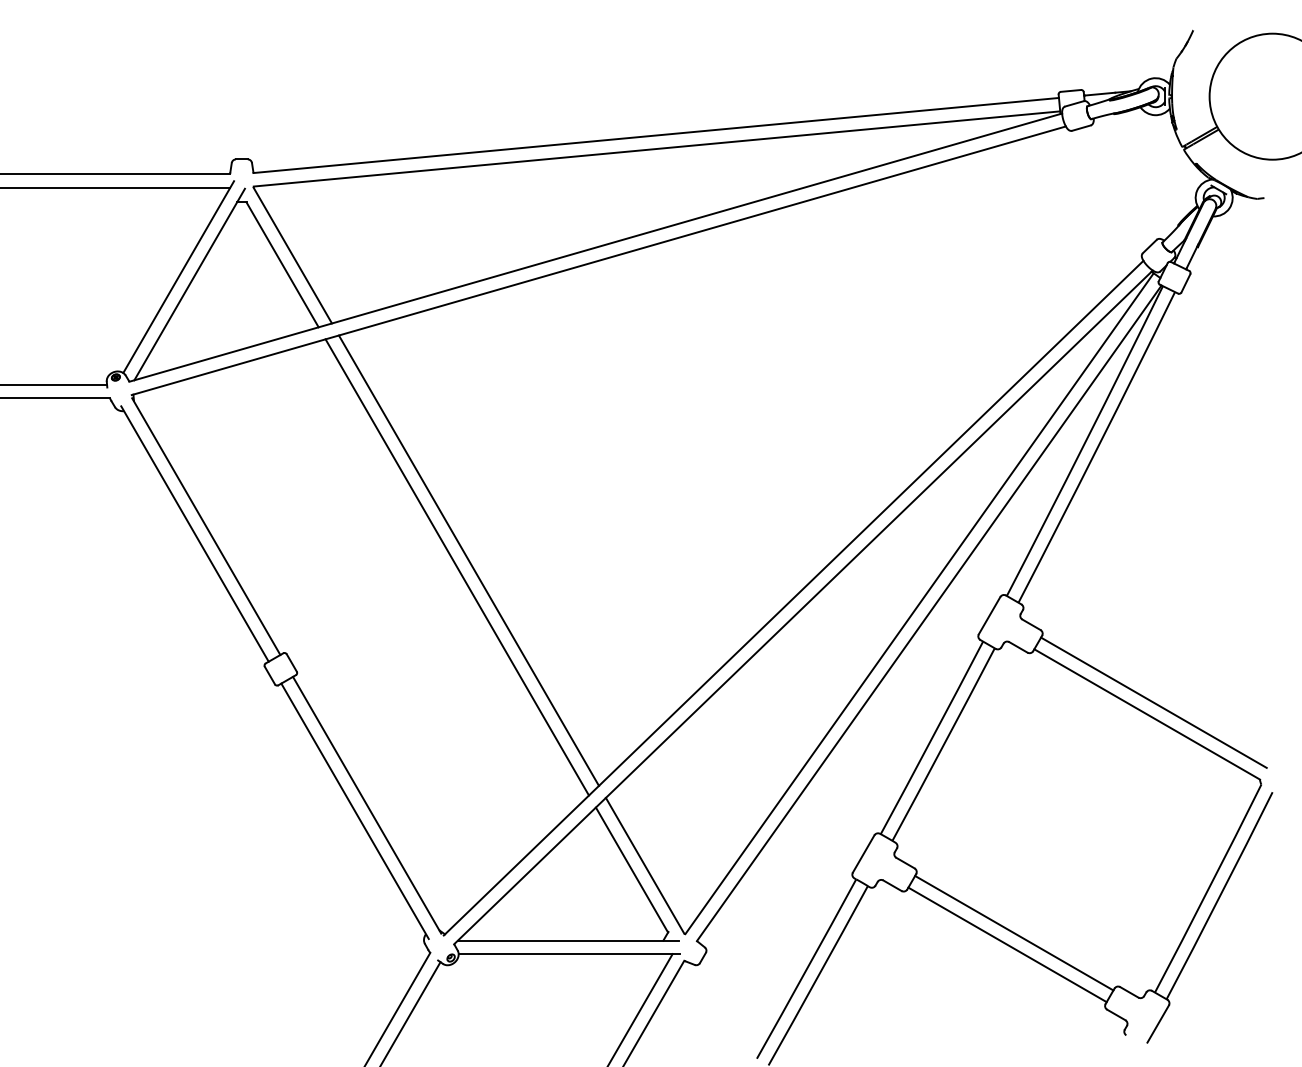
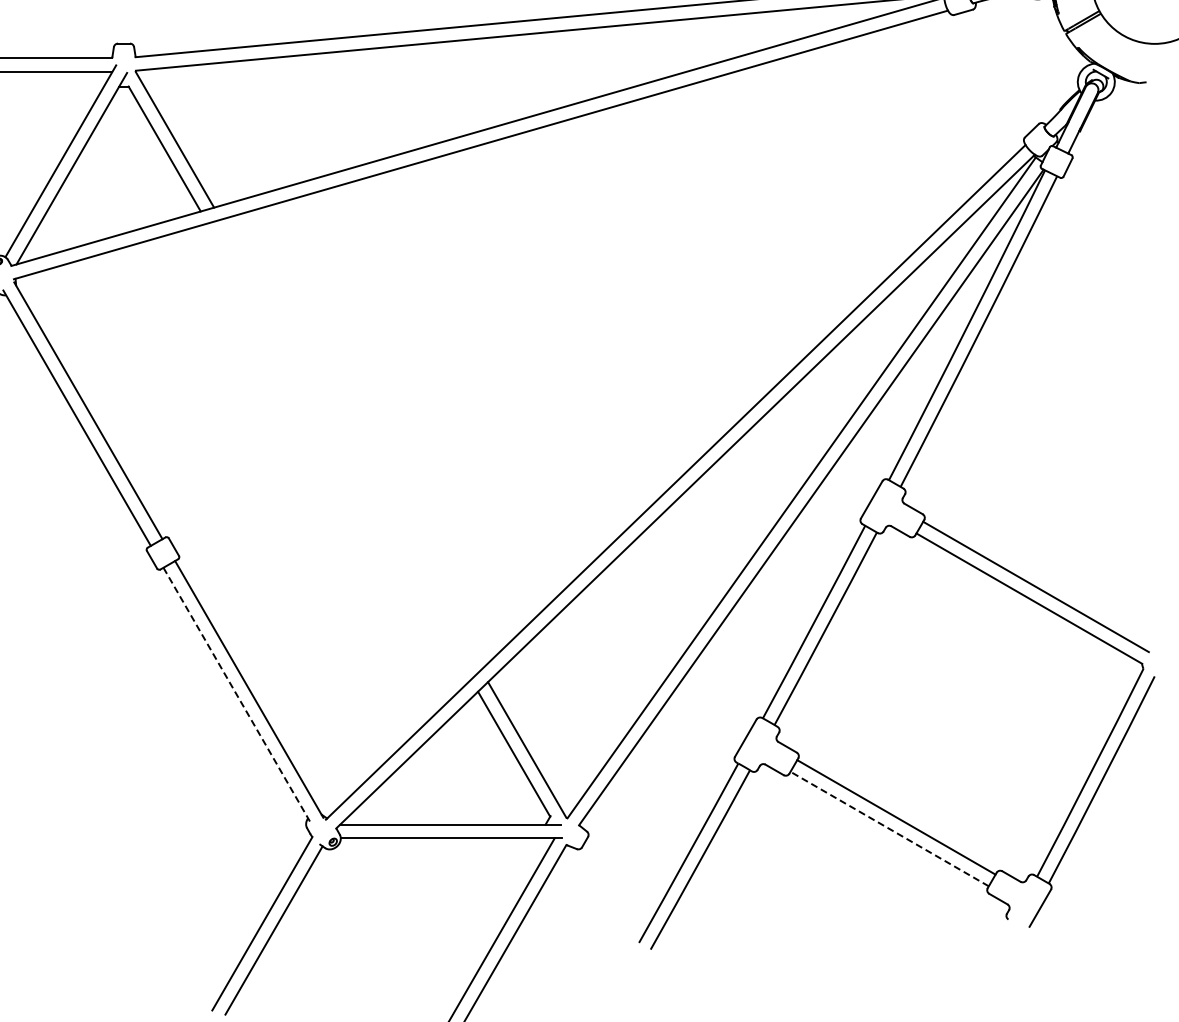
line: (468, 560) -> (350, 444), removed
line: (456, 567) -> (338, 451), removed
line: (355, 811) -> (237, 695), solid -> dashed
line: (1007, 944) -> (889, 828), solid -> dashed

